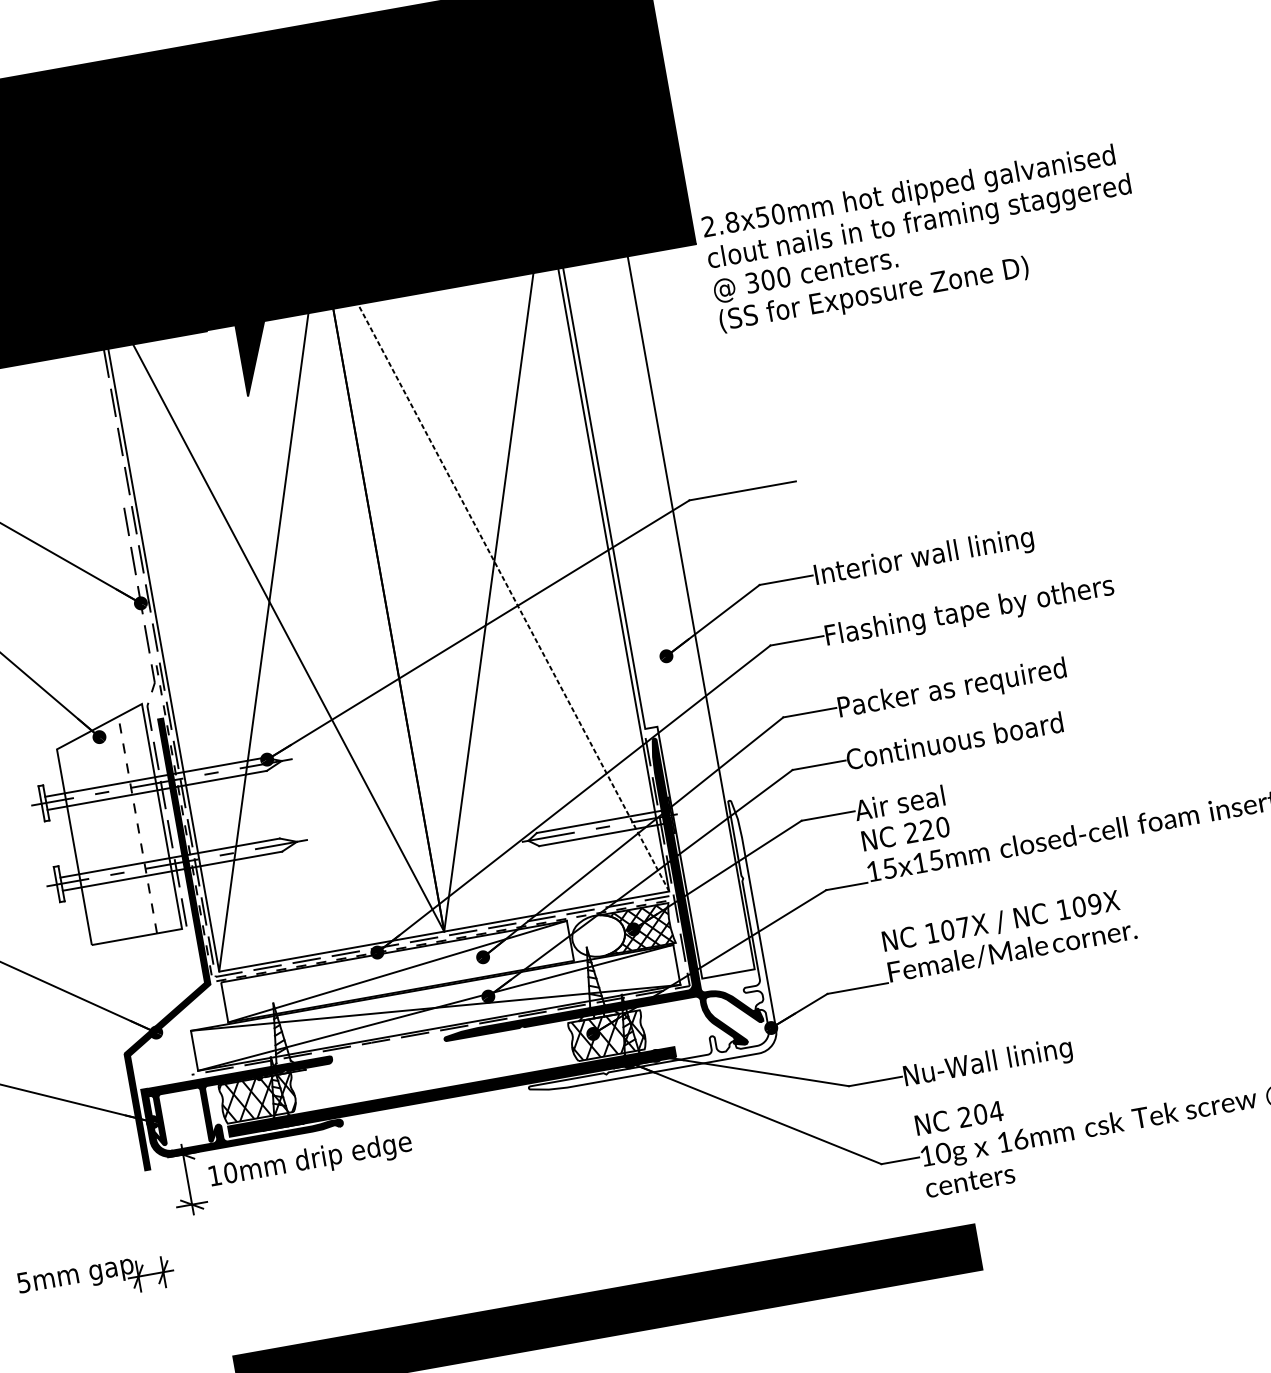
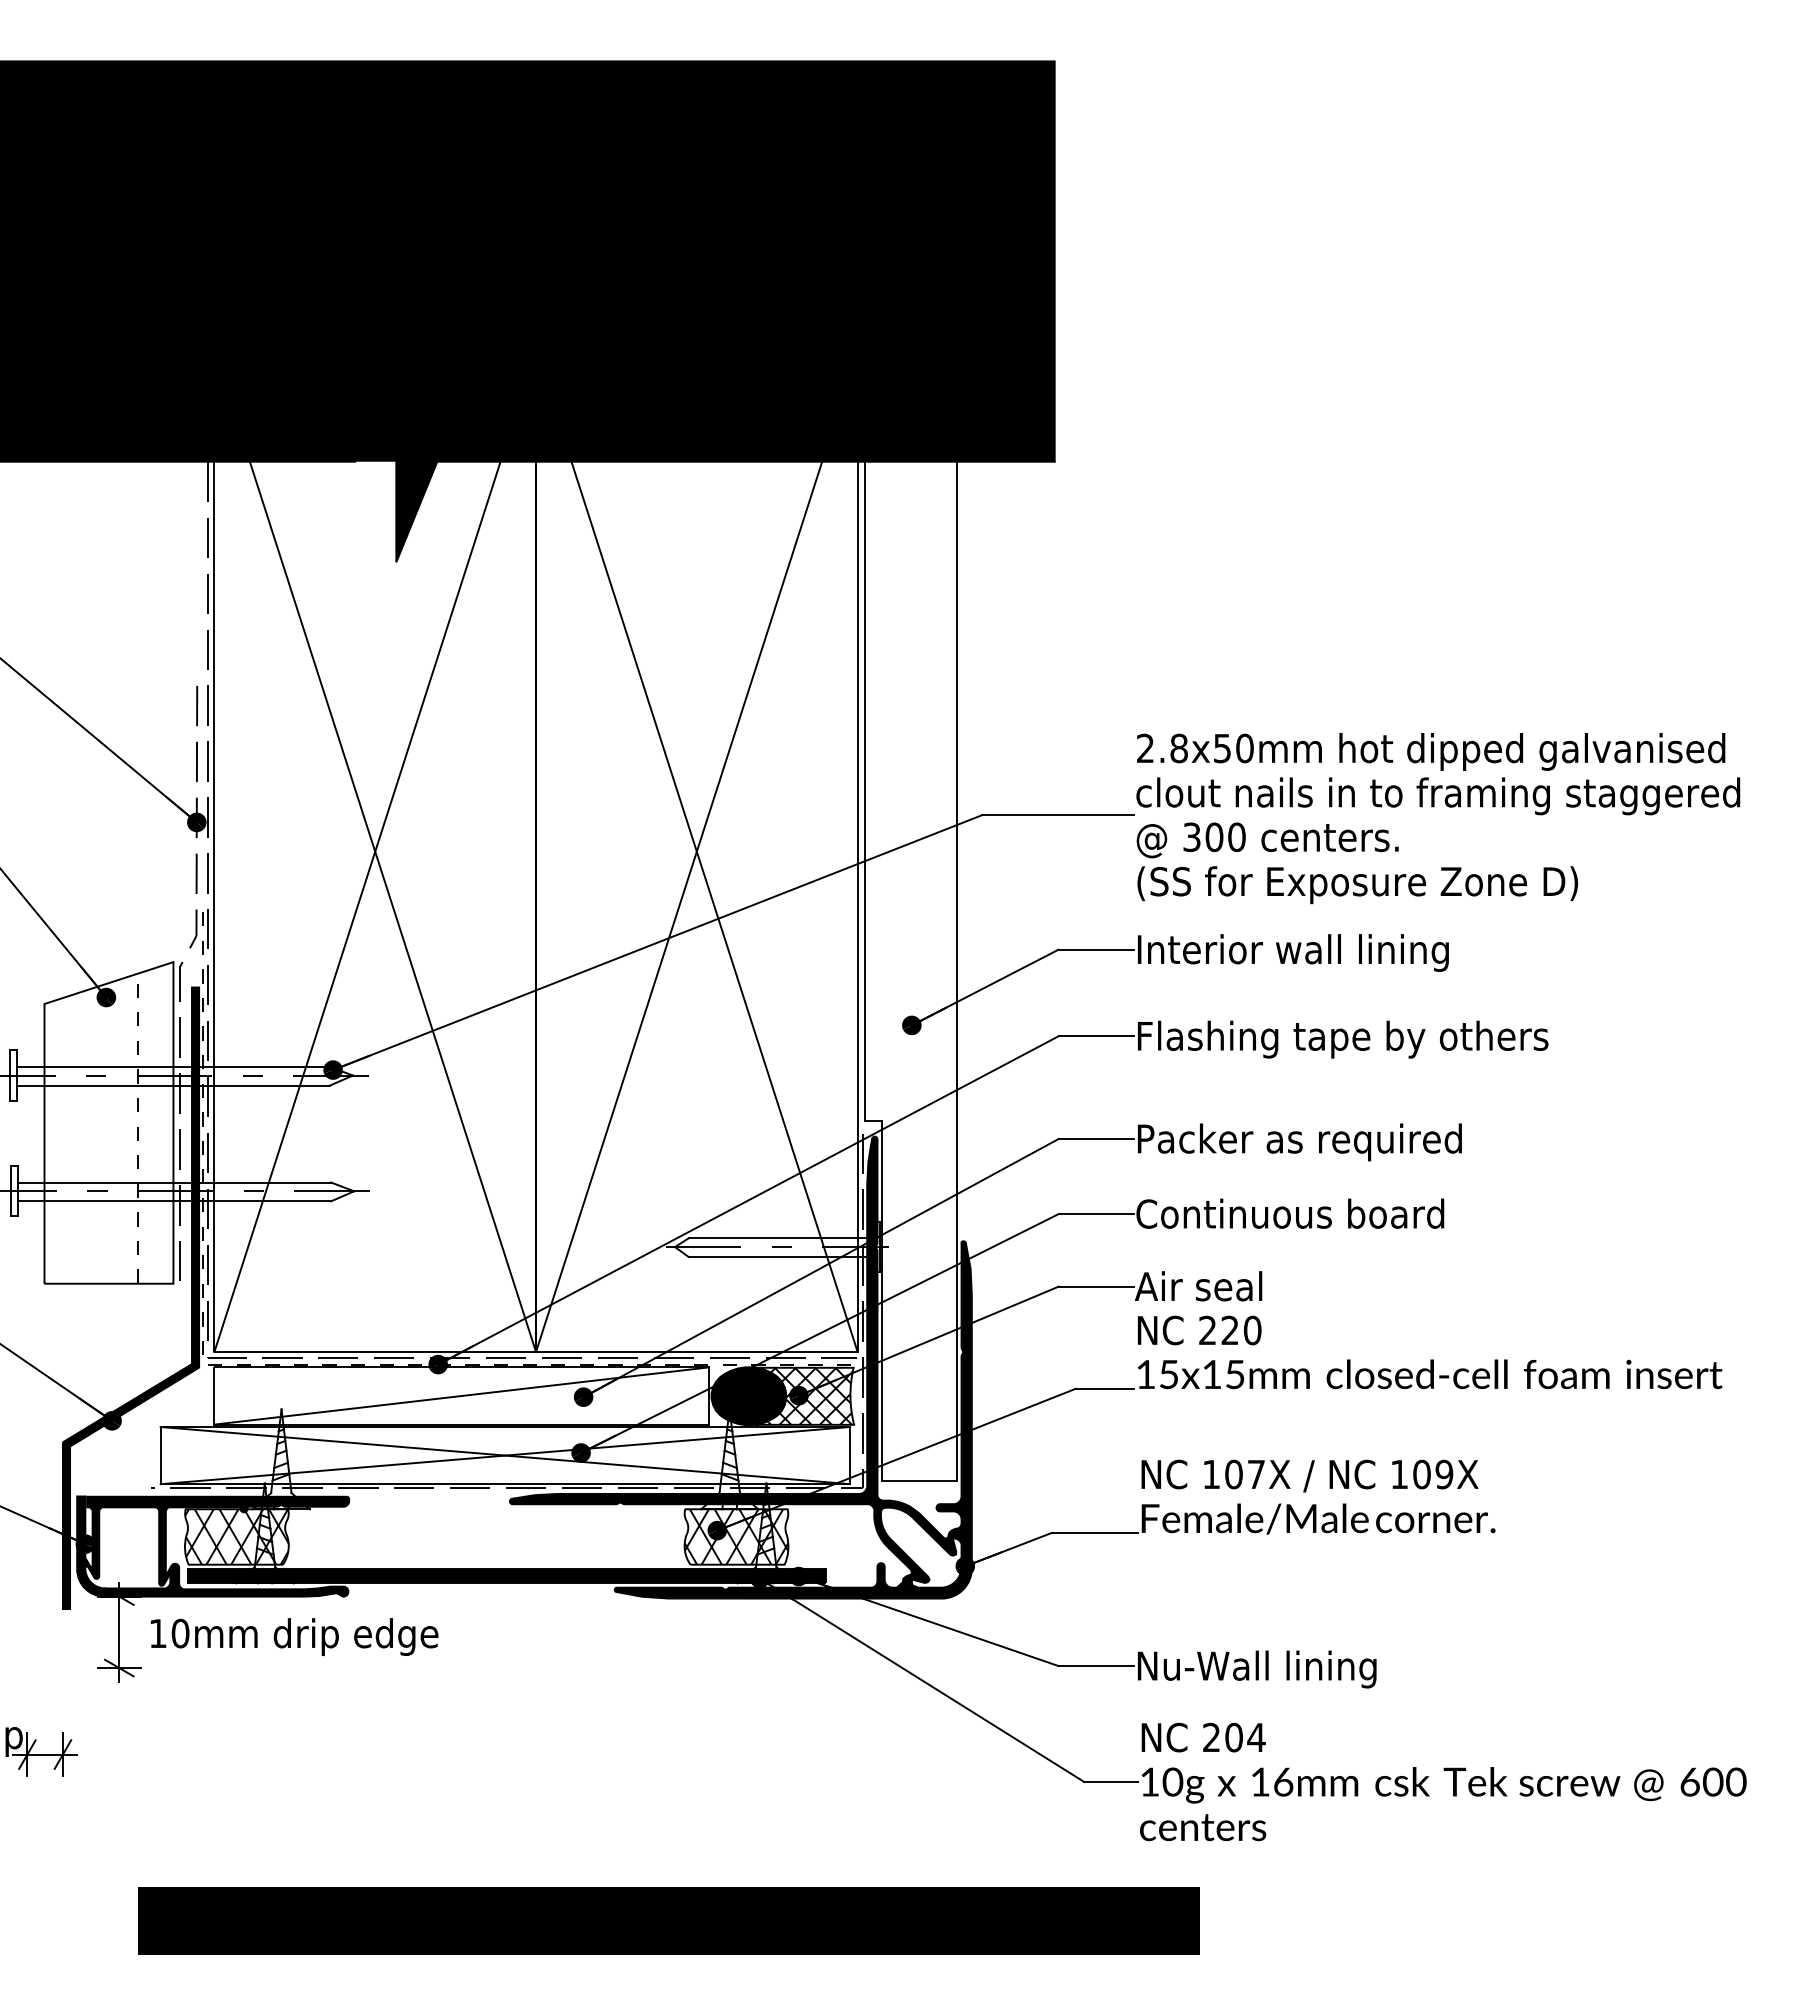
text: (922, 239) -> (1438, 818), moved
line: (494, 561) -> (696, 851), dashed -> solid
fill: (598, 936) -> (748, 1396), added
fill: (632, 946) -> (792, 1419), added

